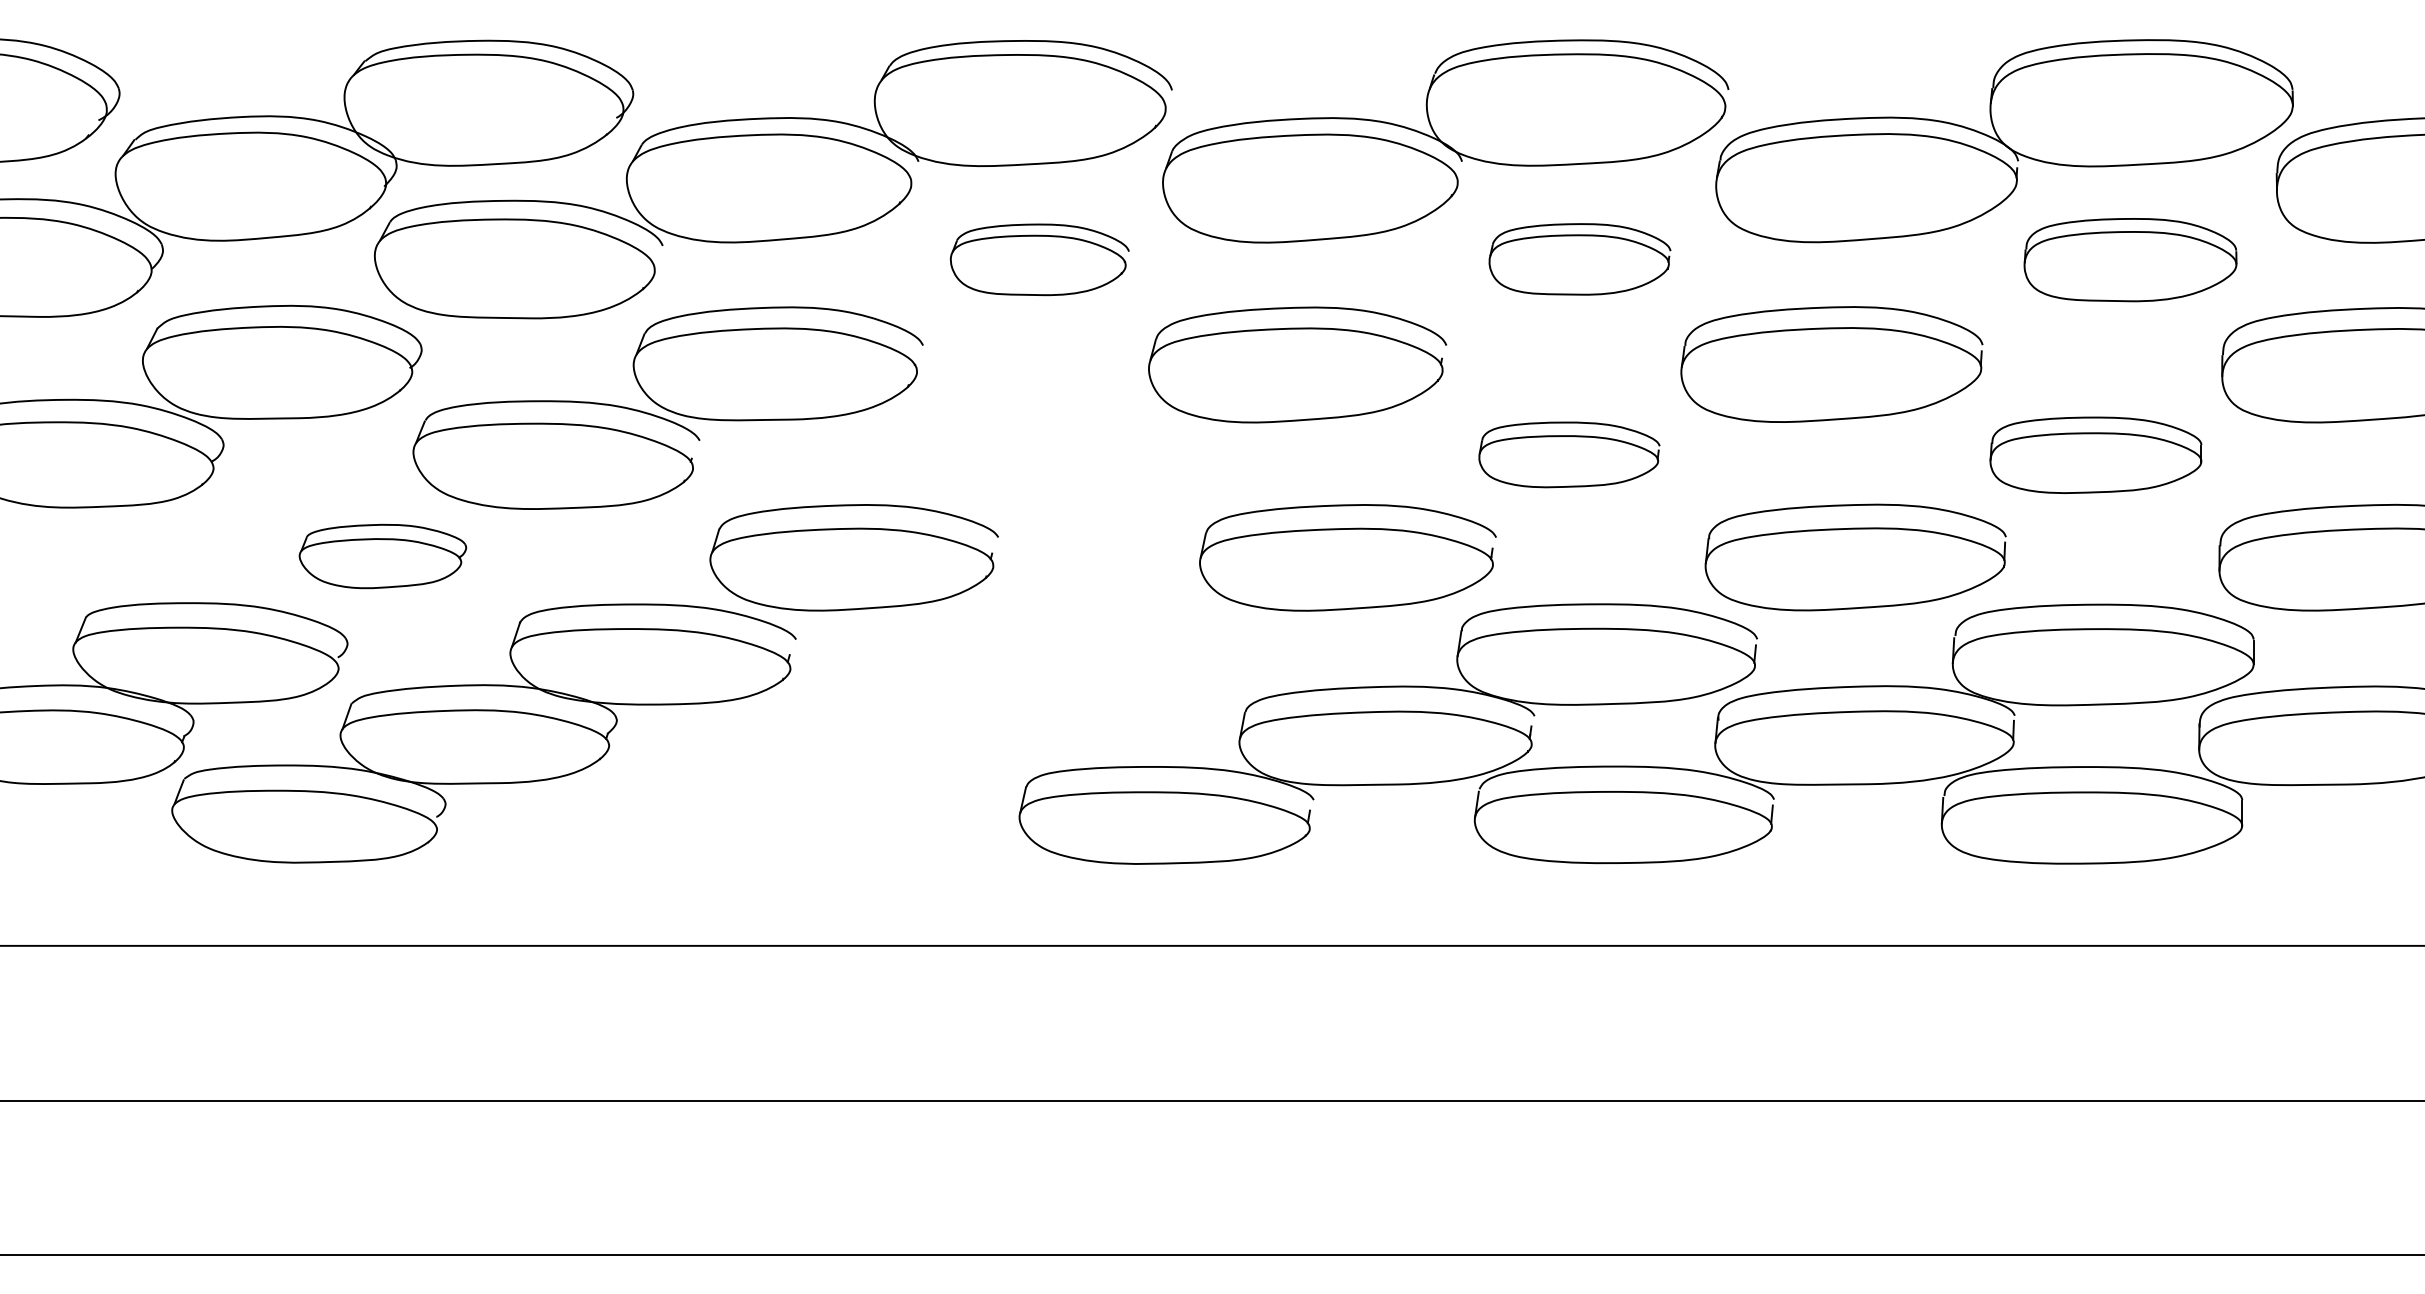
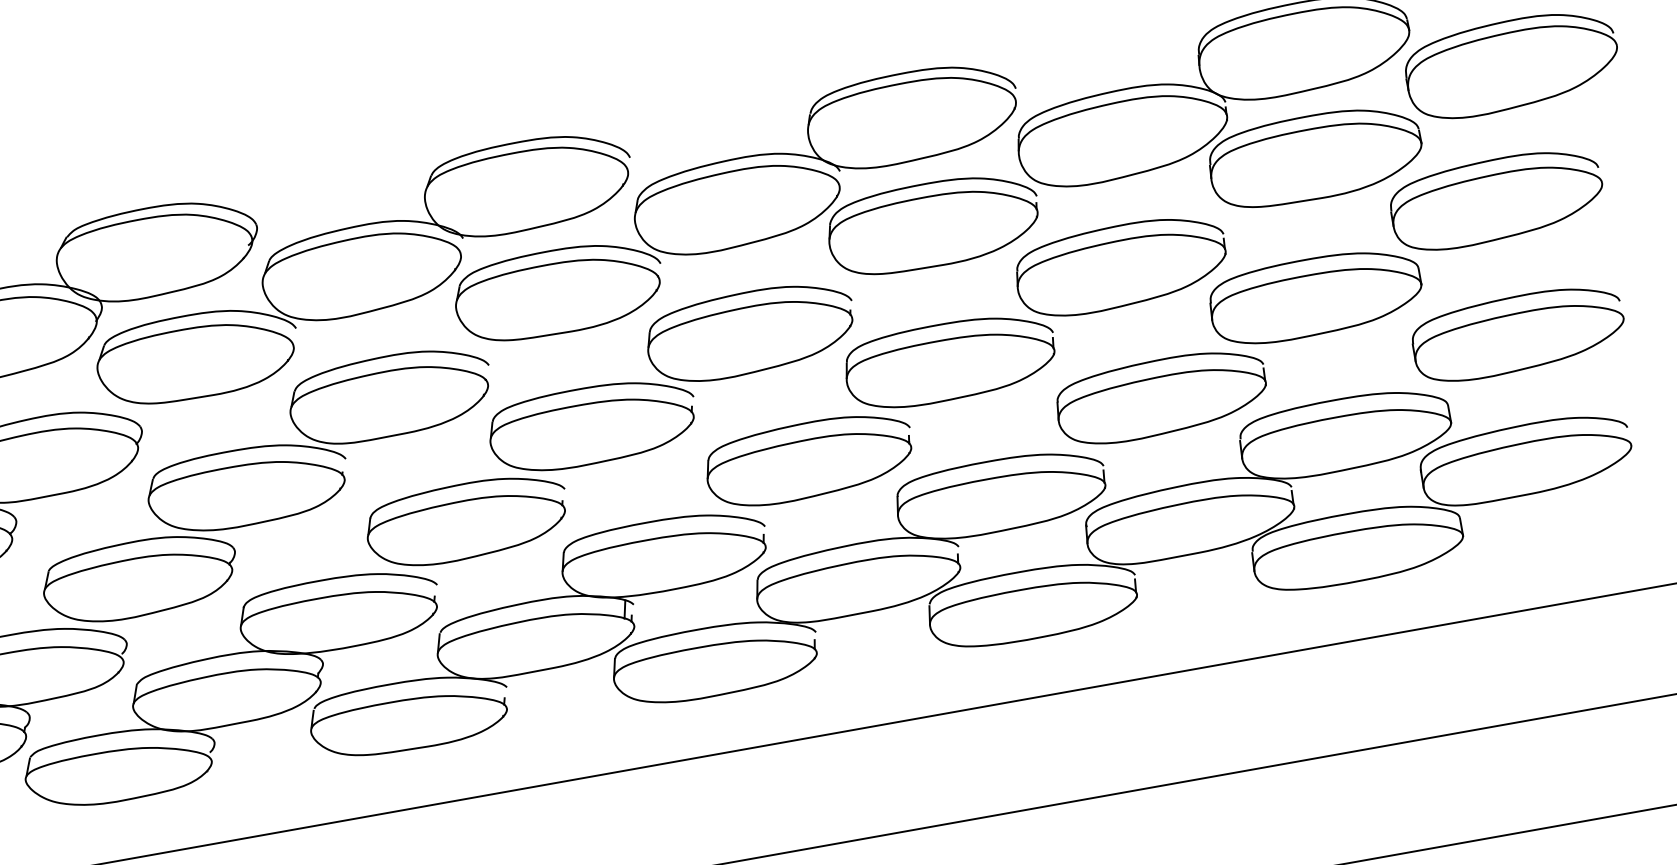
part: (1039, 259) -> (559, 291), size x1.67
part: (1579, 259) -> (933, 224), size x1.67
part: (2130, 259) -> (1315, 156), size x1.43
part: (1053, 454) -> (592, 424), added
part: (1569, 454) -> (950, 361), size x1.67
part: (2095, 455) -> (1315, 296), size x1.43
part: (382, 556) -> (140, 578), size x1.67
part: (925, 733) -> (538, 634), added

